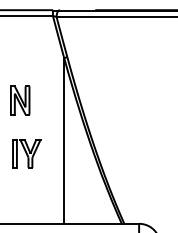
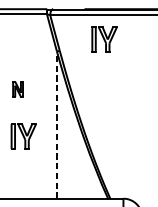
part: (117, 44) -> (104, 39), added
part: (20, 100) -> (18, 89), size x0.6
line: (64, 140) -> (57, 124), solid -> dashed

